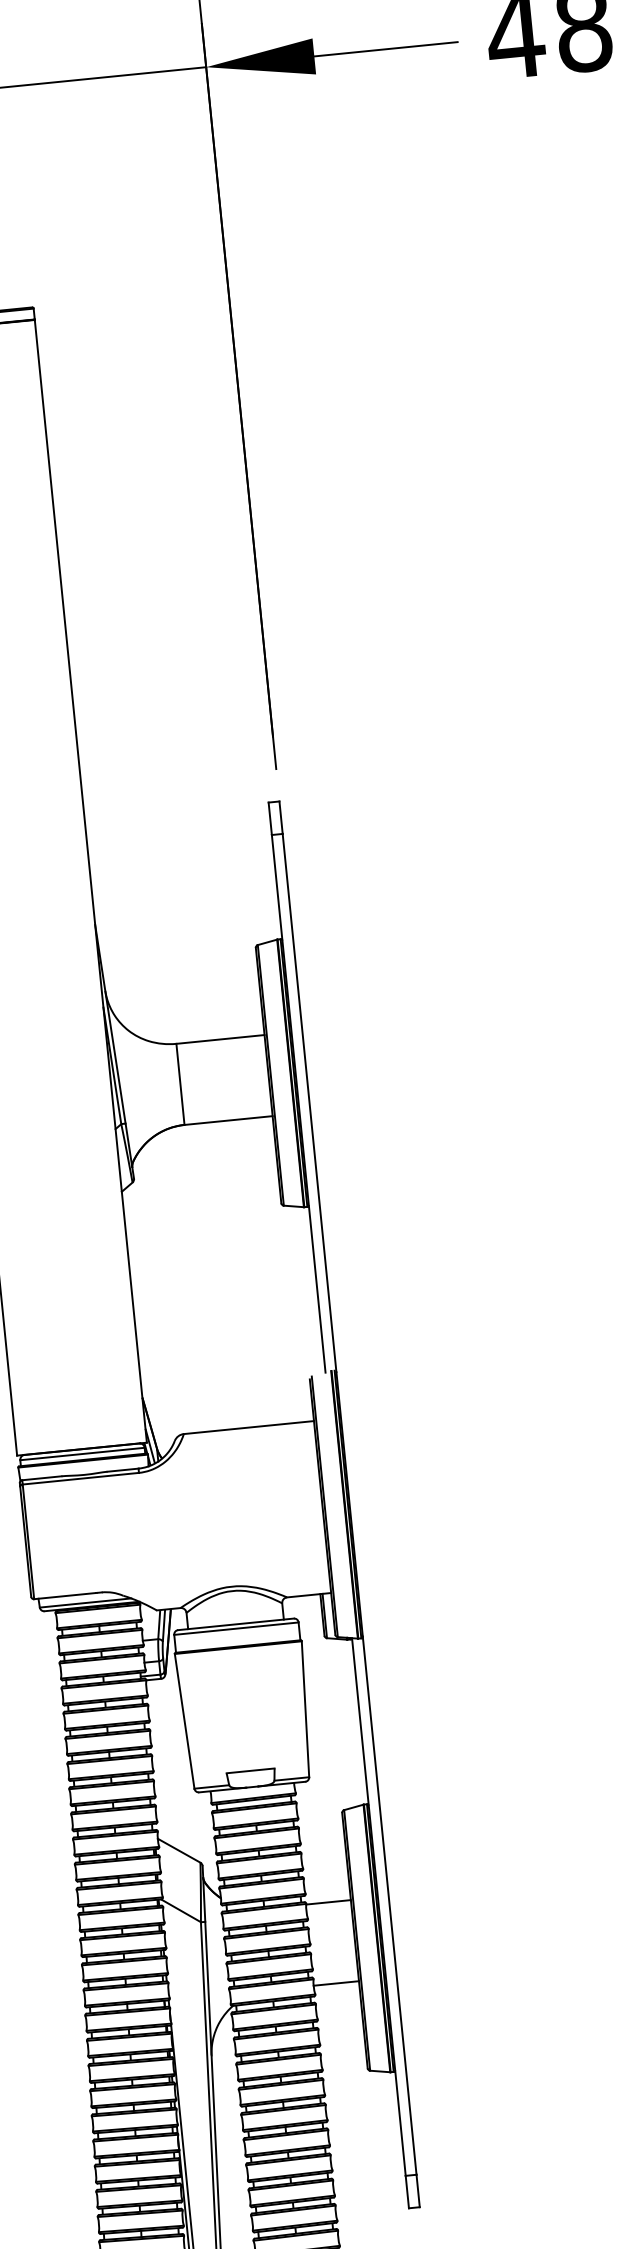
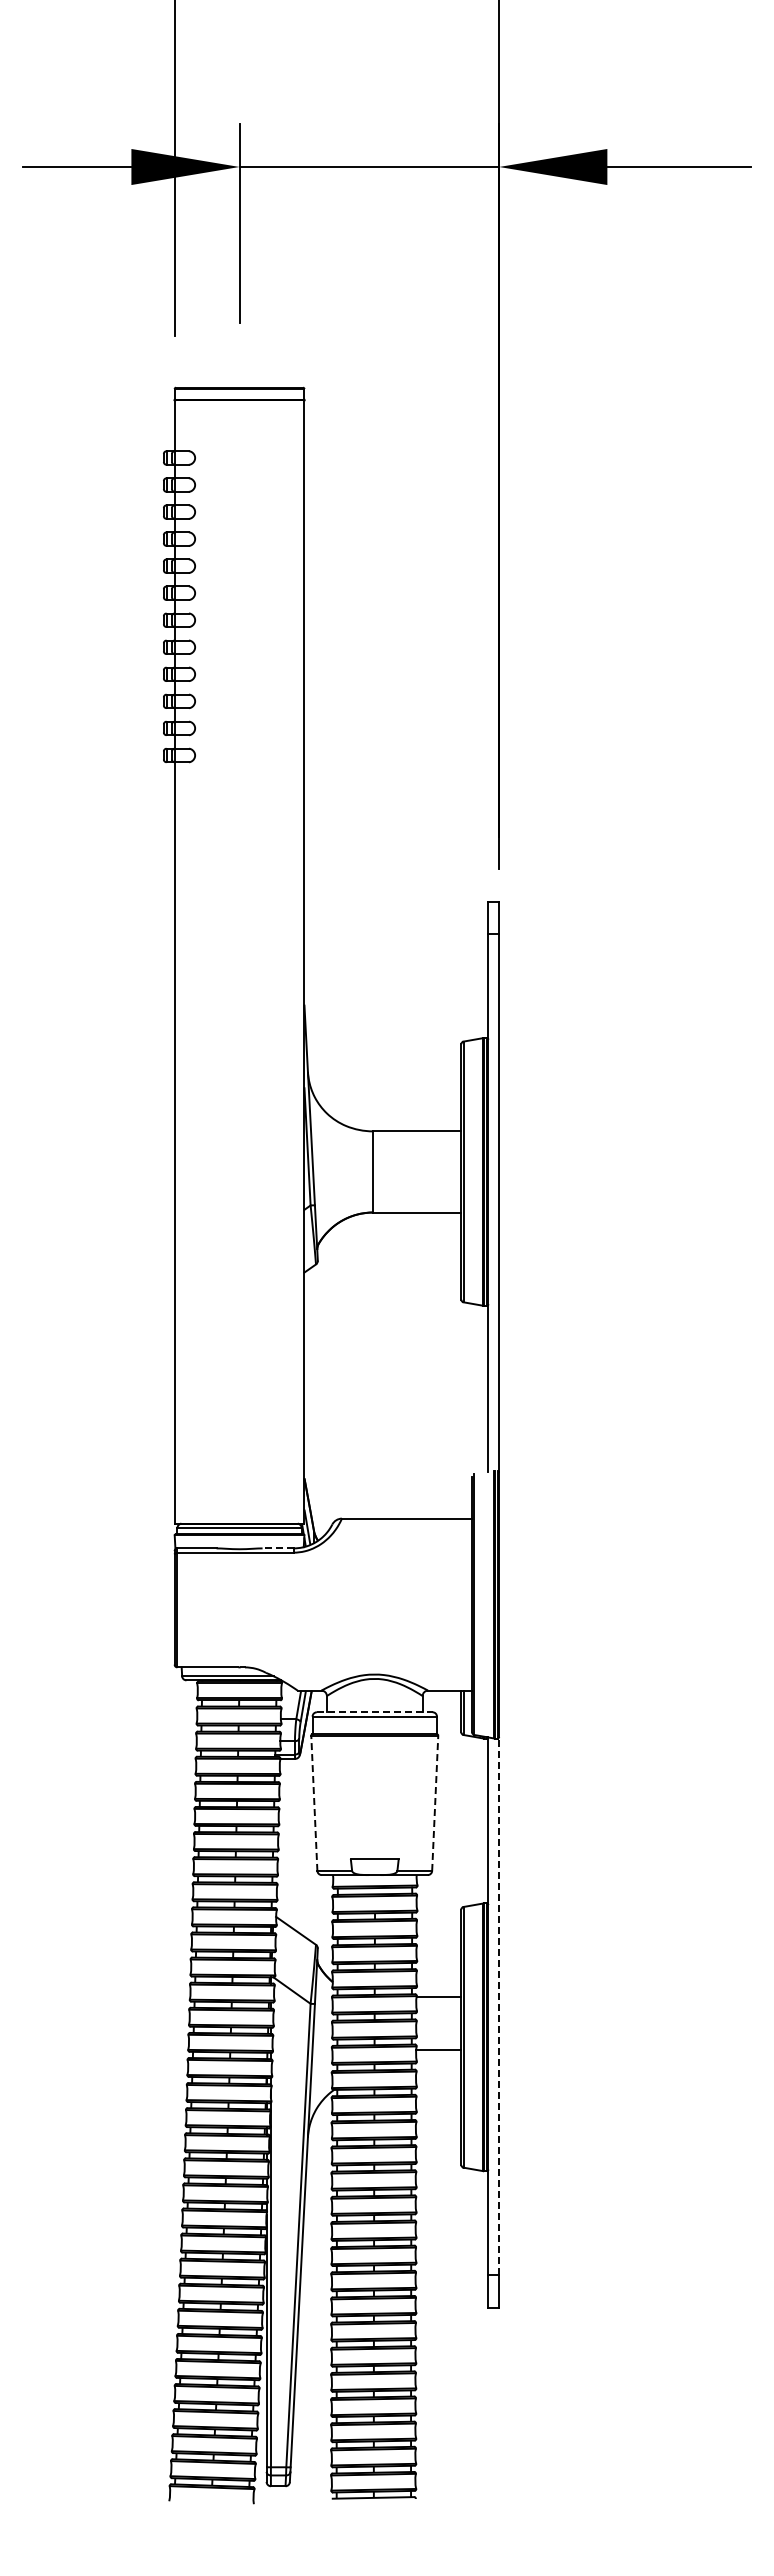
line: (123, 1470) -> (278, 1548), solid -> dashed
line: (235, 1624) -> (374, 1712), solid -> dashed
line: (305, 1709) -> (435, 1803), solid -> dashed
line: (184, 1721) -> (314, 1803), solid -> dashed
line: (389, 1905) -> (499, 2005), solid -> dashed
line: (336, 1983) -> (438, 2049), moved

